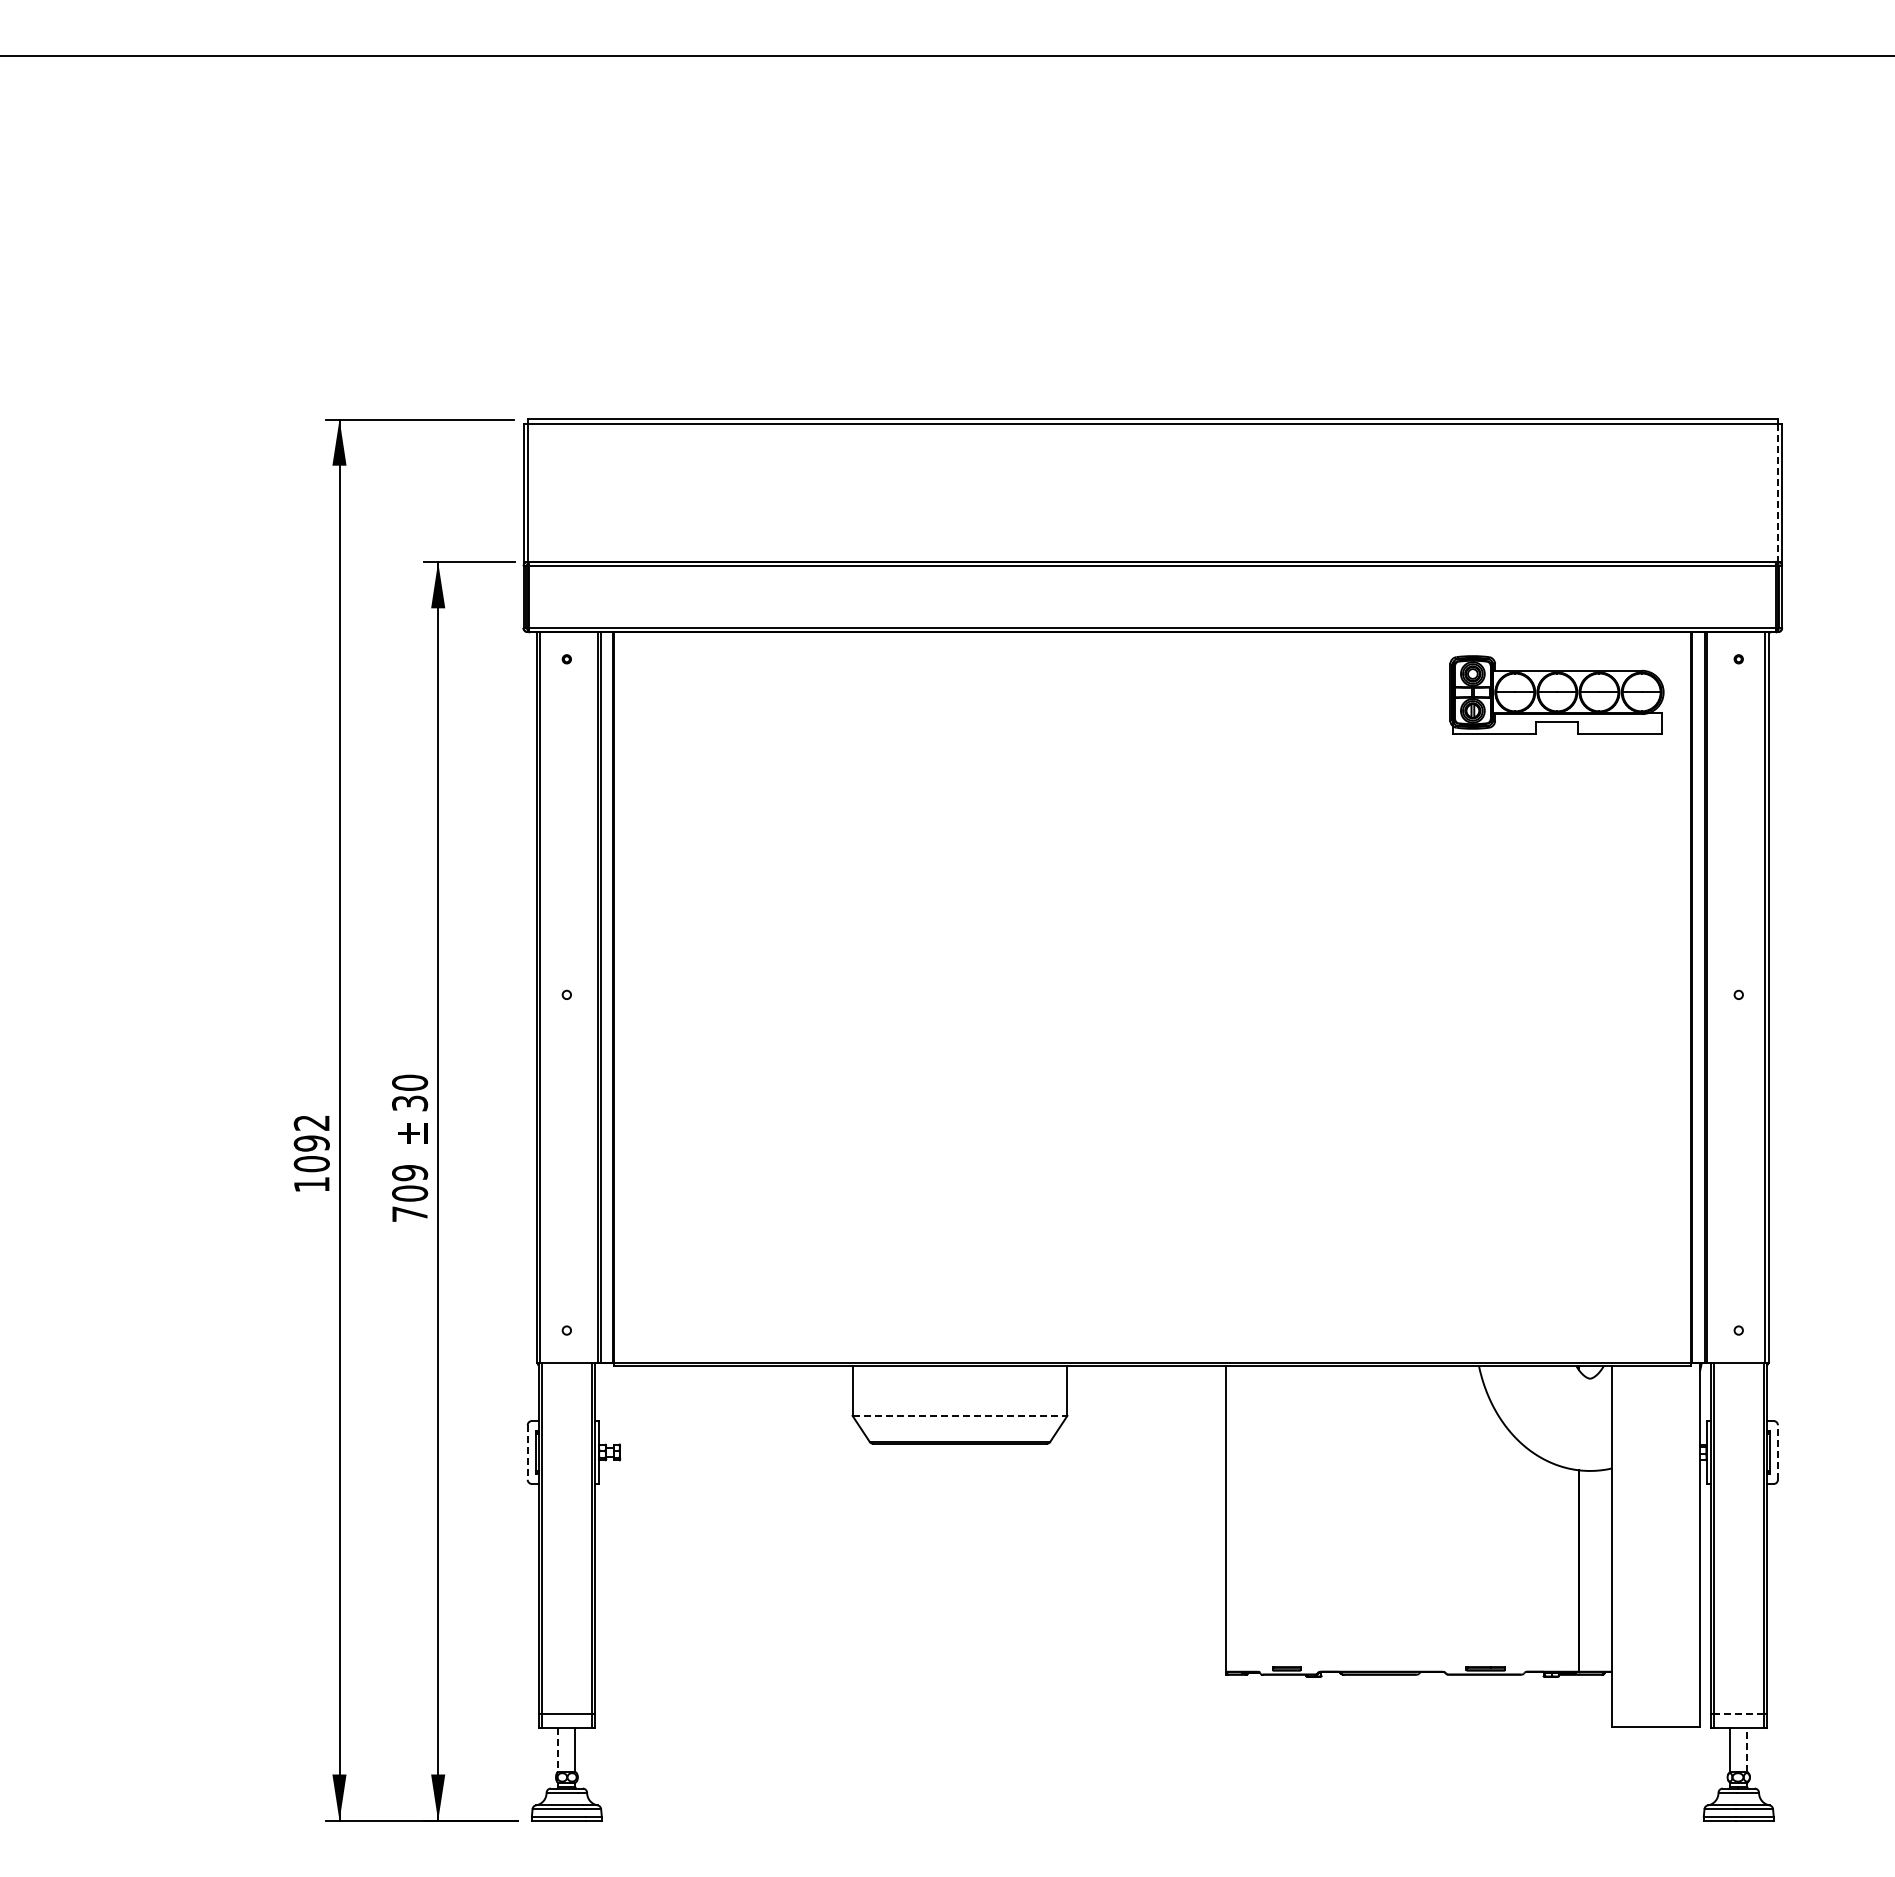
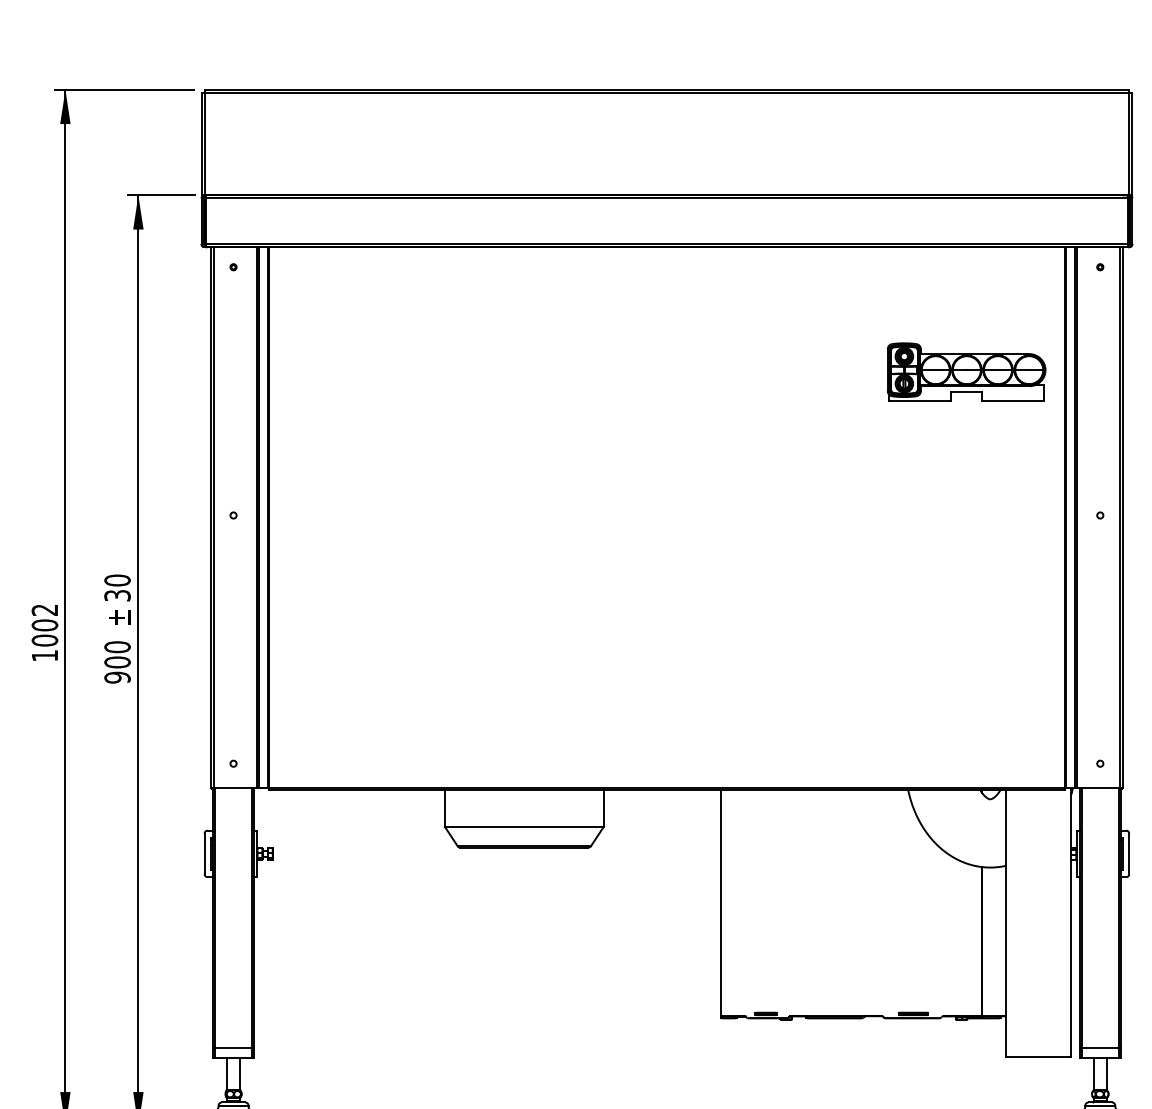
line: (1777, 493) -> (1128, 144), dashed -> solid
part: (1556, 694) -> (966, 371), moved
text: (311, 1143) -> (44, 625), 1092 -> 1002
text: (410, 1193) -> (117, 662), 709 -> 900
line: (960, 1415) -> (524, 826), dashed -> solid
line: (1777, 1452) -> (1128, 853), dashed -> solid
line: (527, 1453) -> (204, 854), dashed -> solid
line: (1738, 1714) -> (1100, 1047), dashed -> solid
line: (558, 1750) -> (227, 1074), dashed -> solid
line: (1747, 1750) -> (1106, 1074), dashed -> solid

